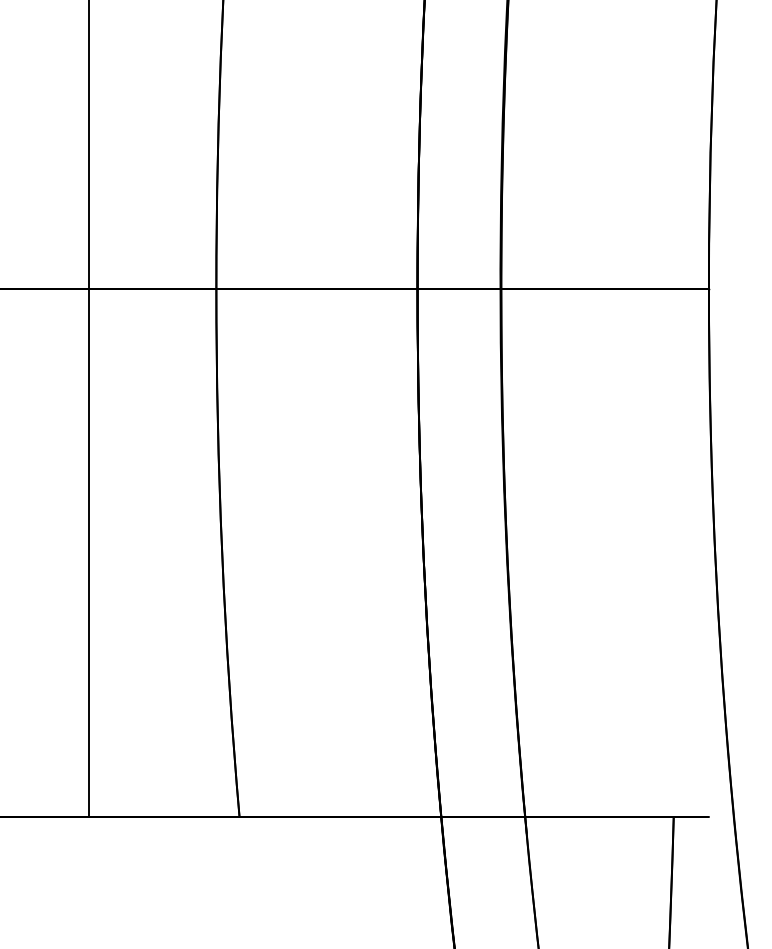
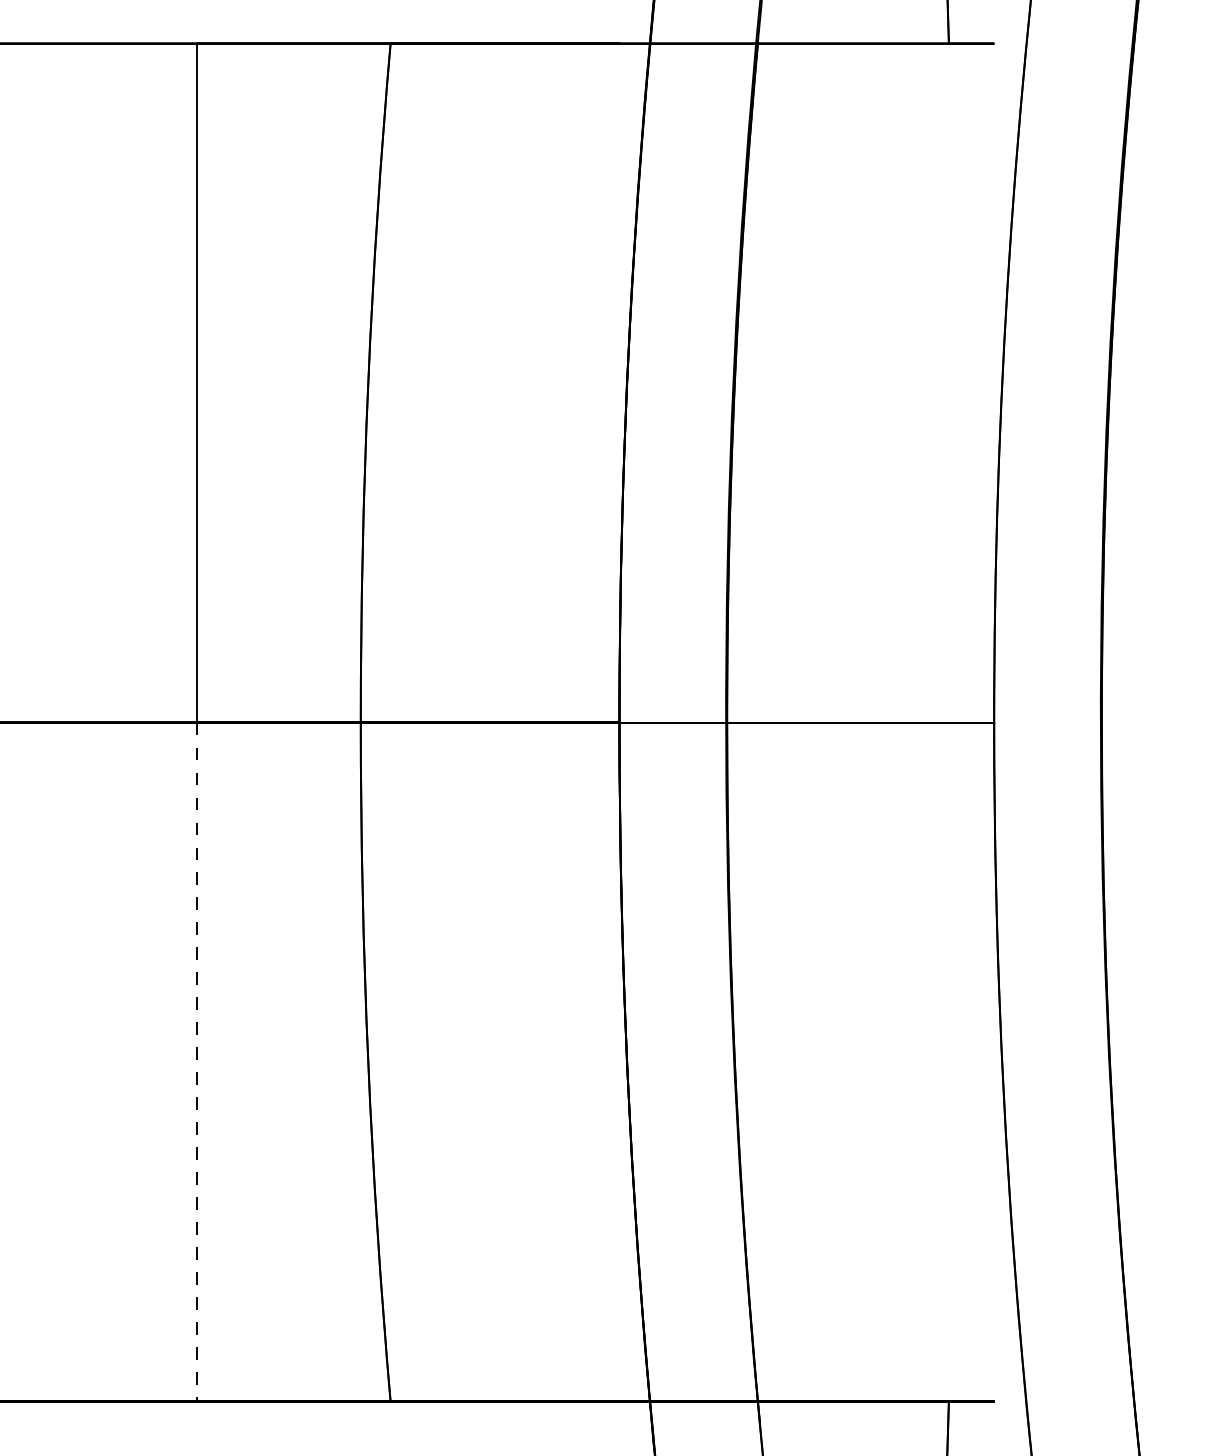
line: (88, 553) -> (196, 1062), solid -> dashed

